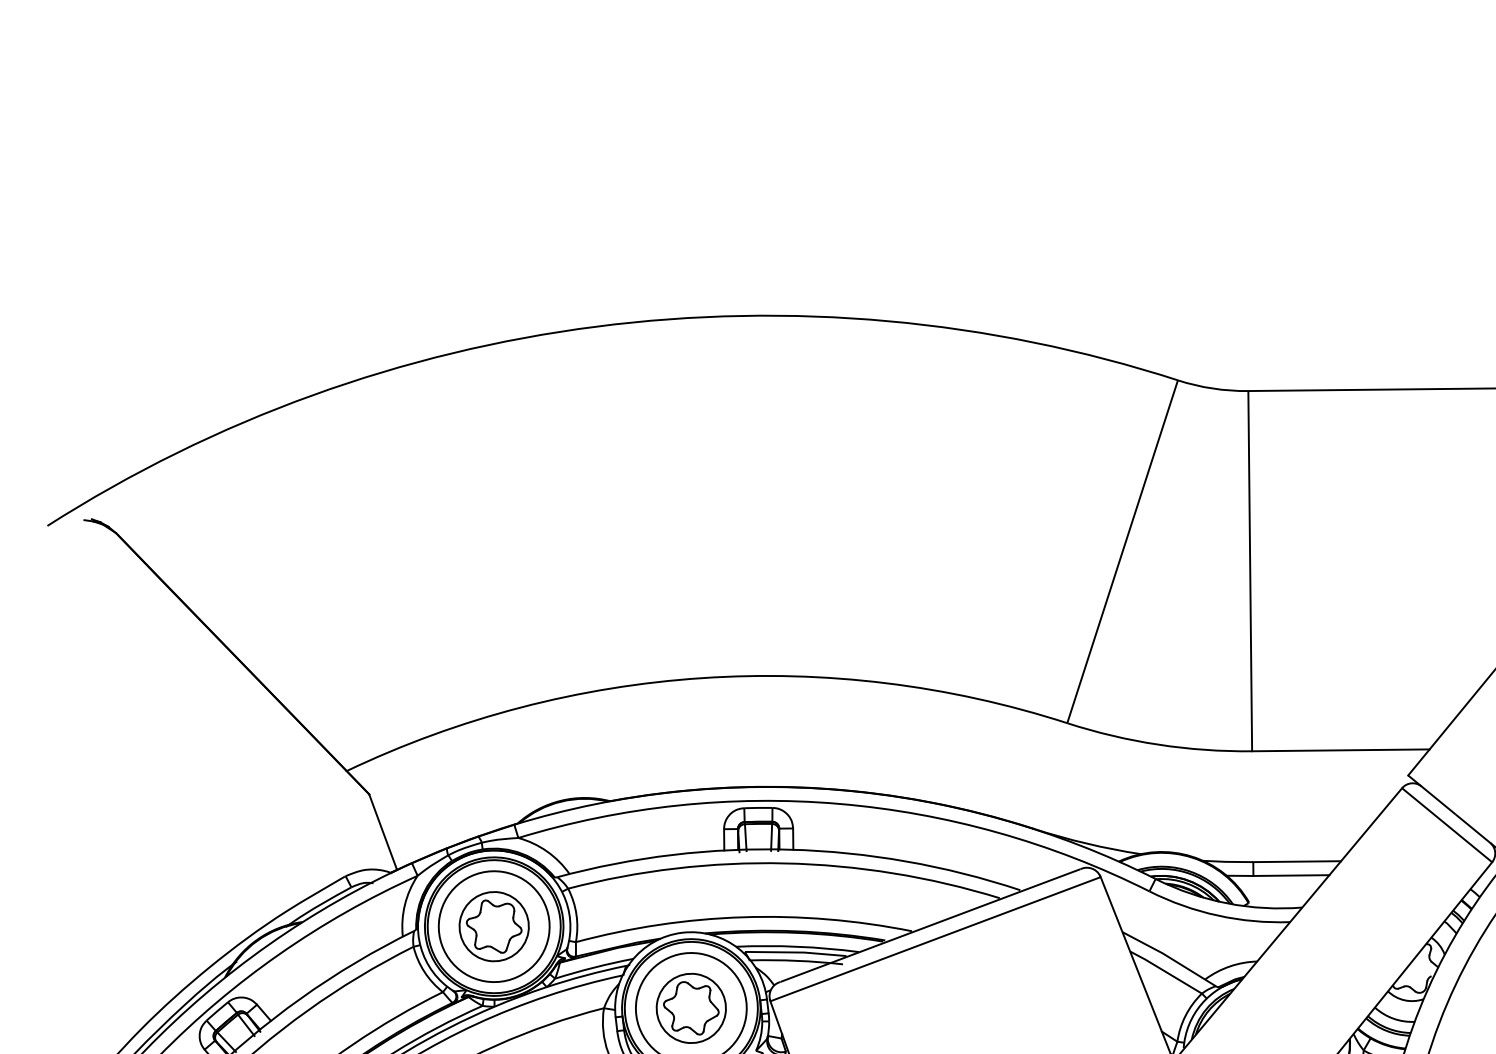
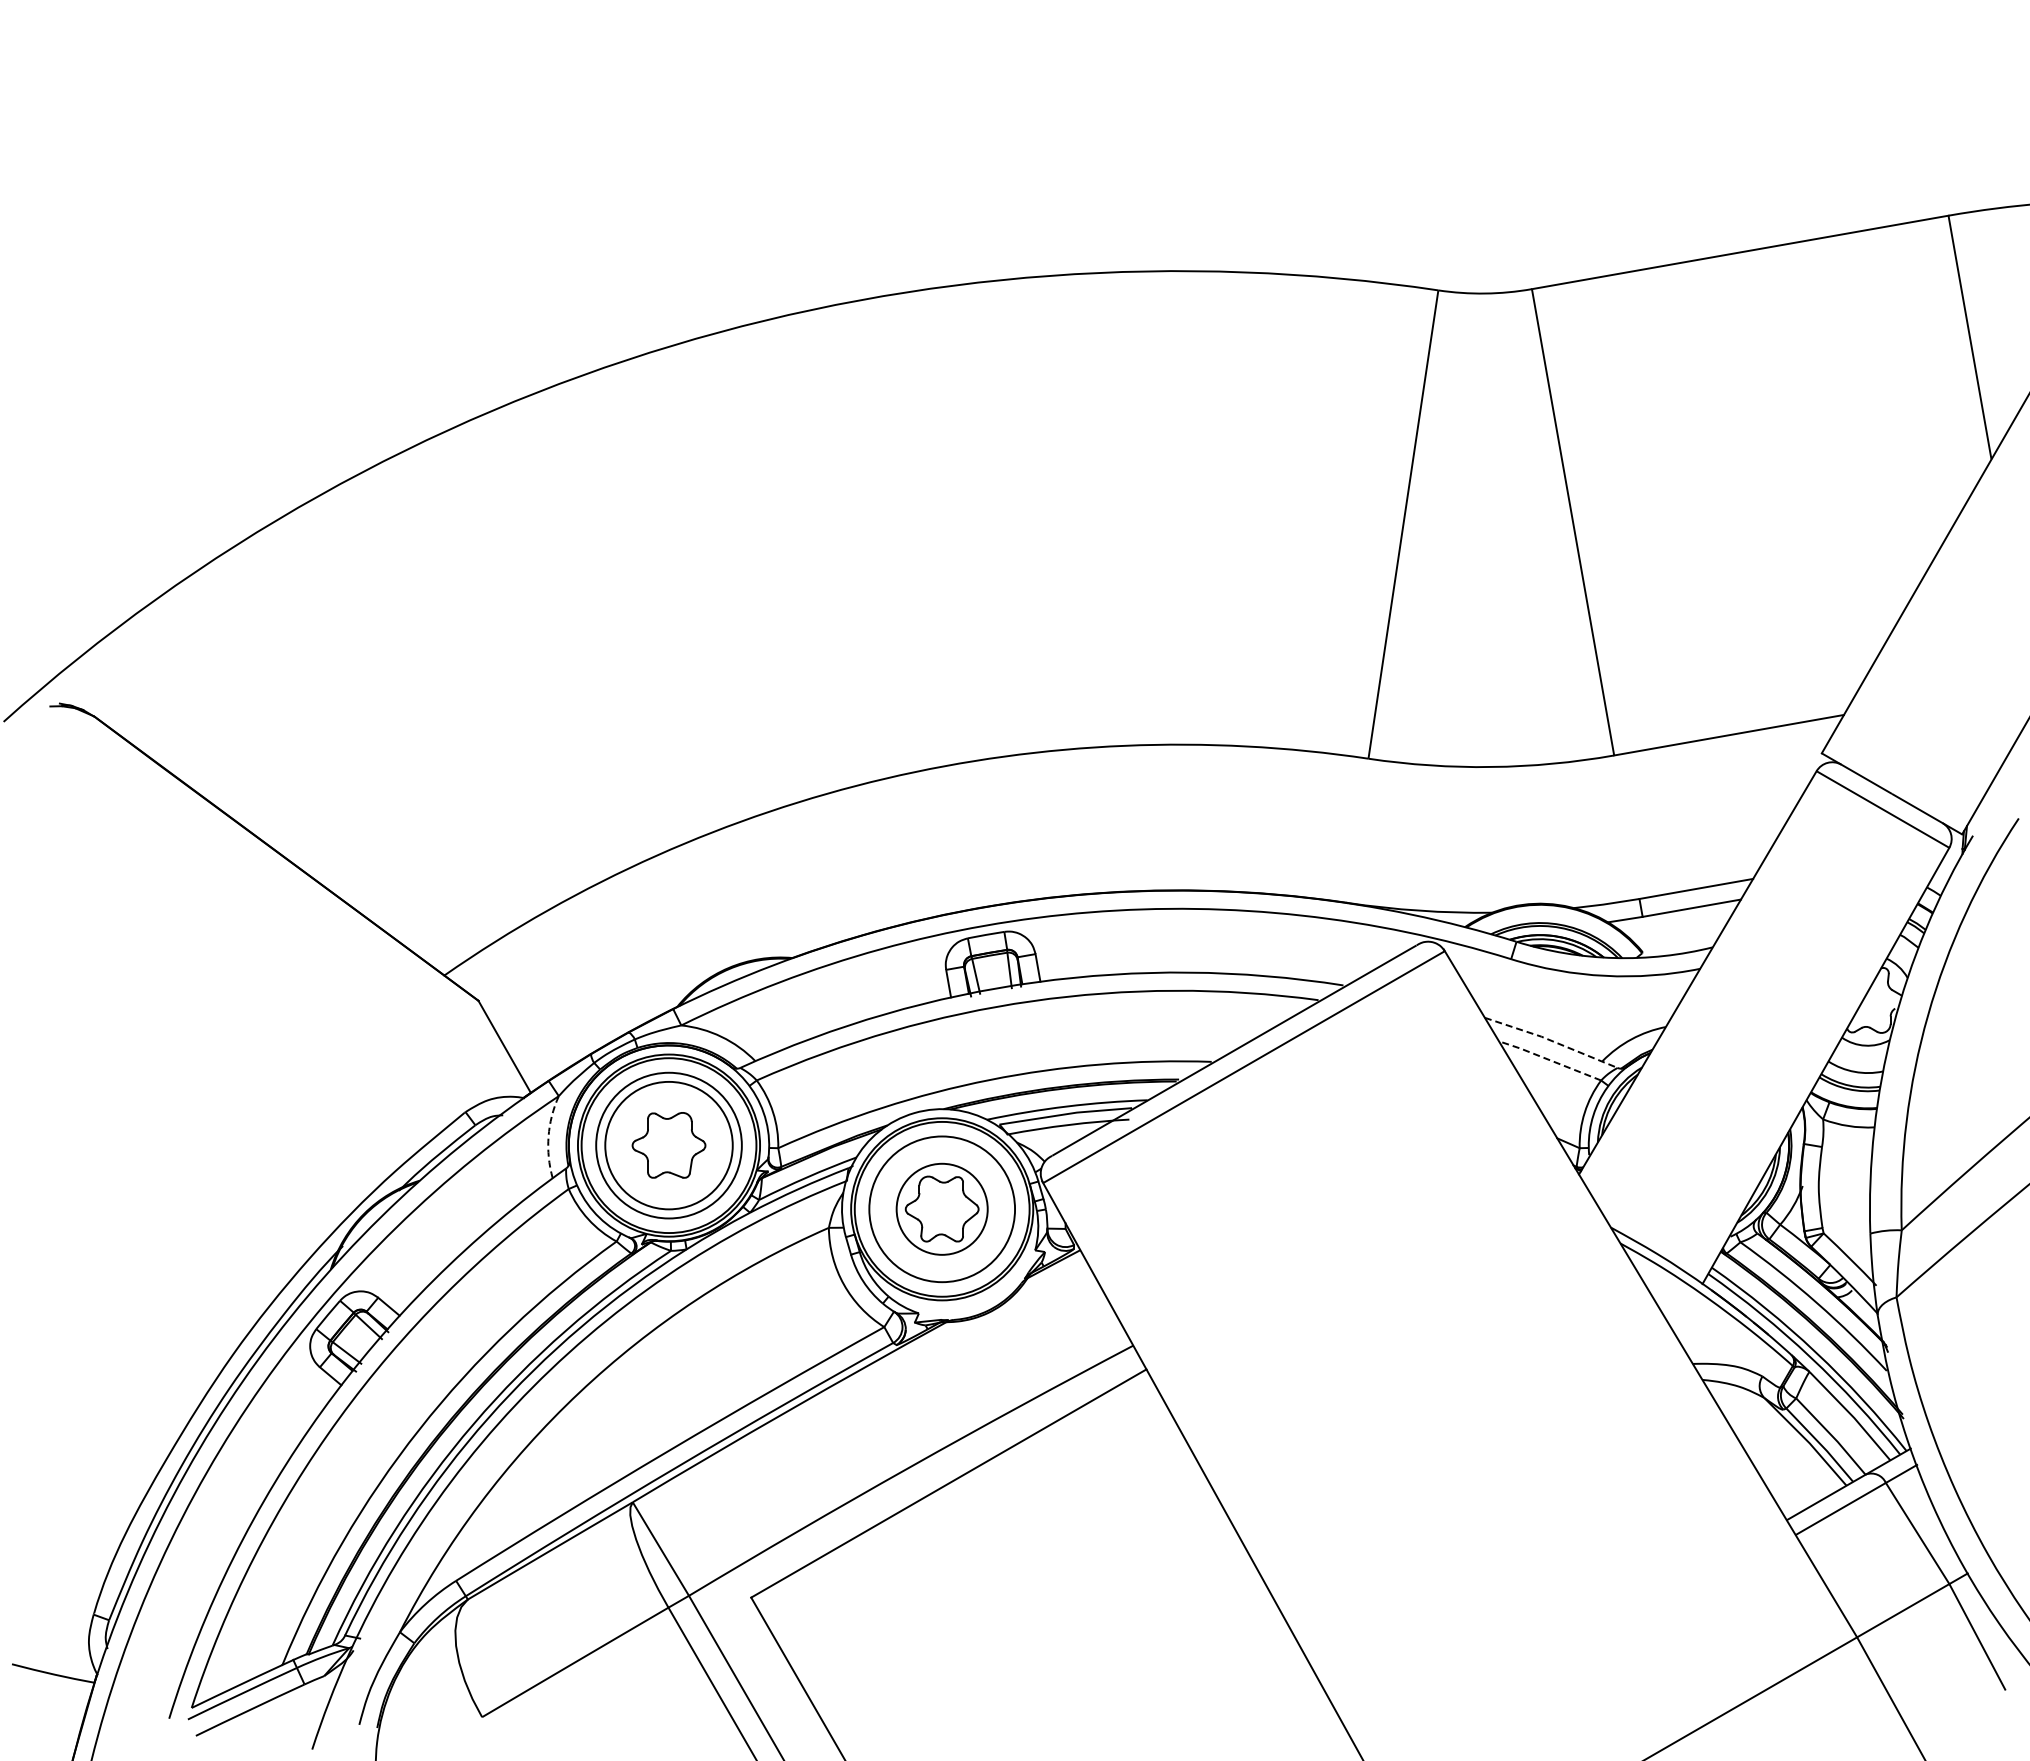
arc: (404, 904) -> (548, 1136), solid -> dashed
circle: (493, 926) -> (668, 1145), size x1.4
line: (1169, 957) -> (1551, 1040), solid -> dashed
line: (1165, 971) -> (1549, 1059), solid -> dashed

